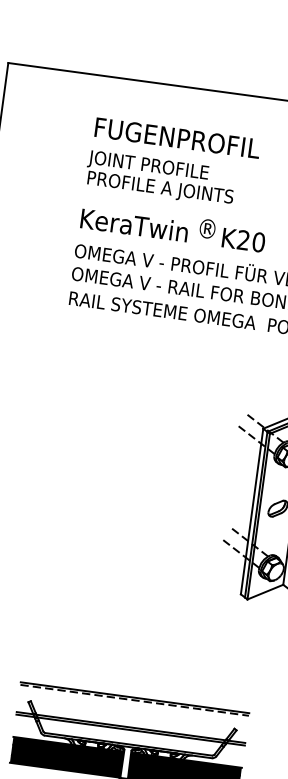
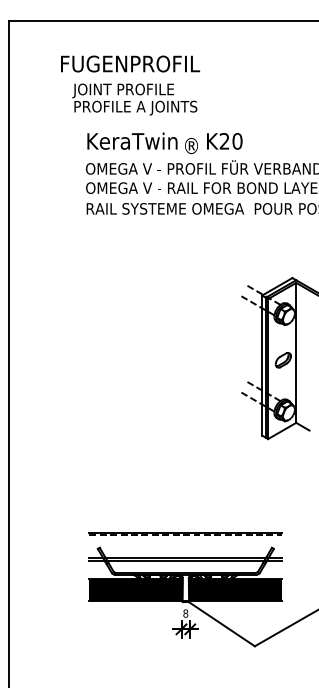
text: (177, 137) -> (130, 63), moved
text: (160, 178) -> (134, 99), moved
text: (207, 228) -> (191, 145), moved

